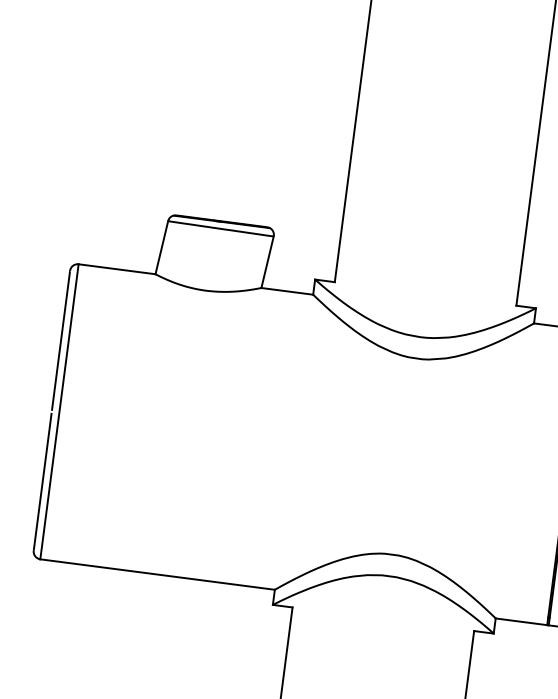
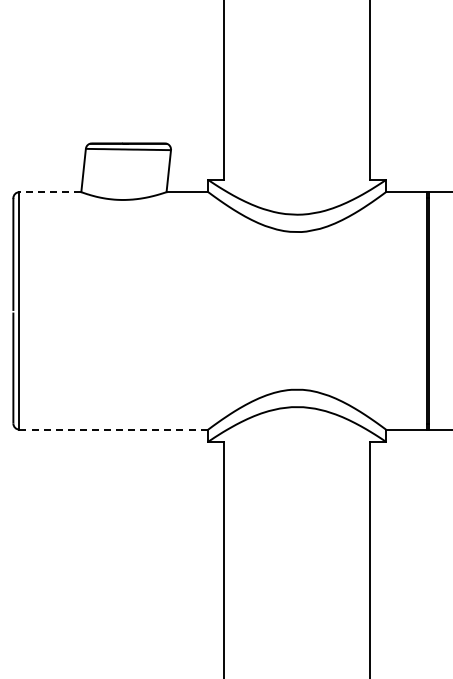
line: (117, 269) -> (50, 192), solid -> dashed
line: (158, 574) -> (114, 429), solid -> dashed

